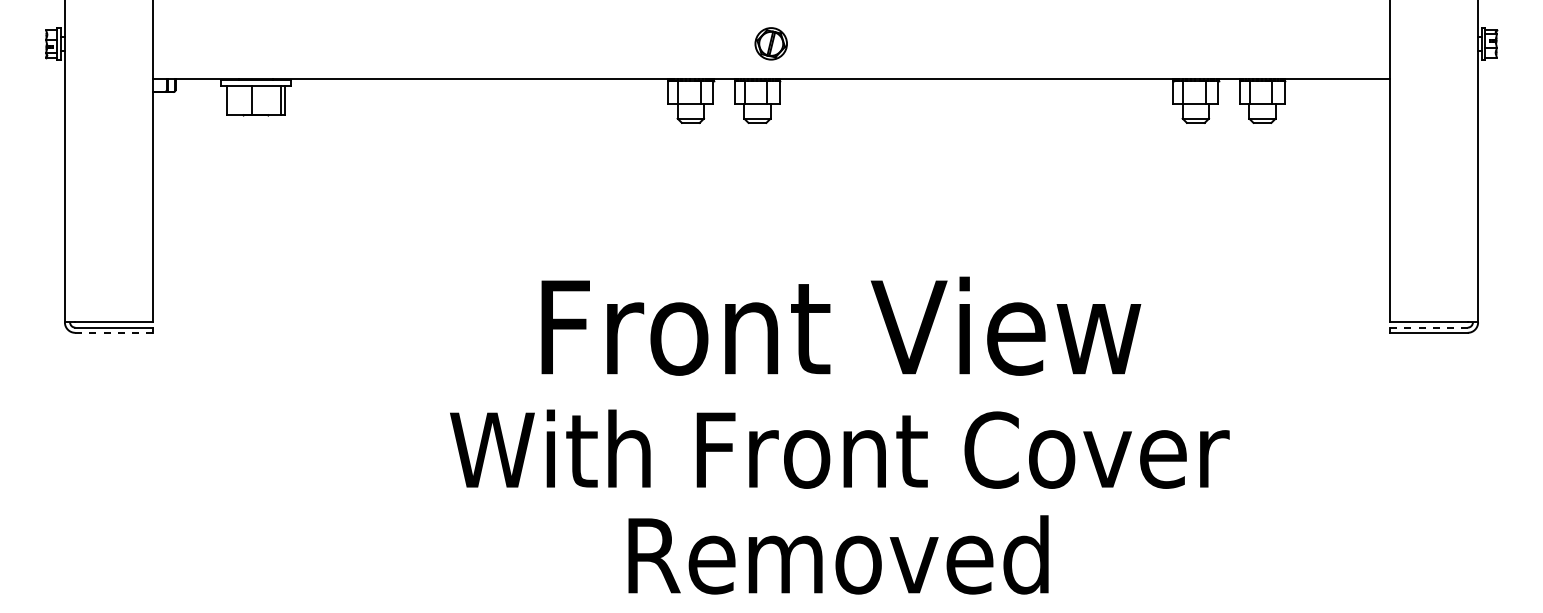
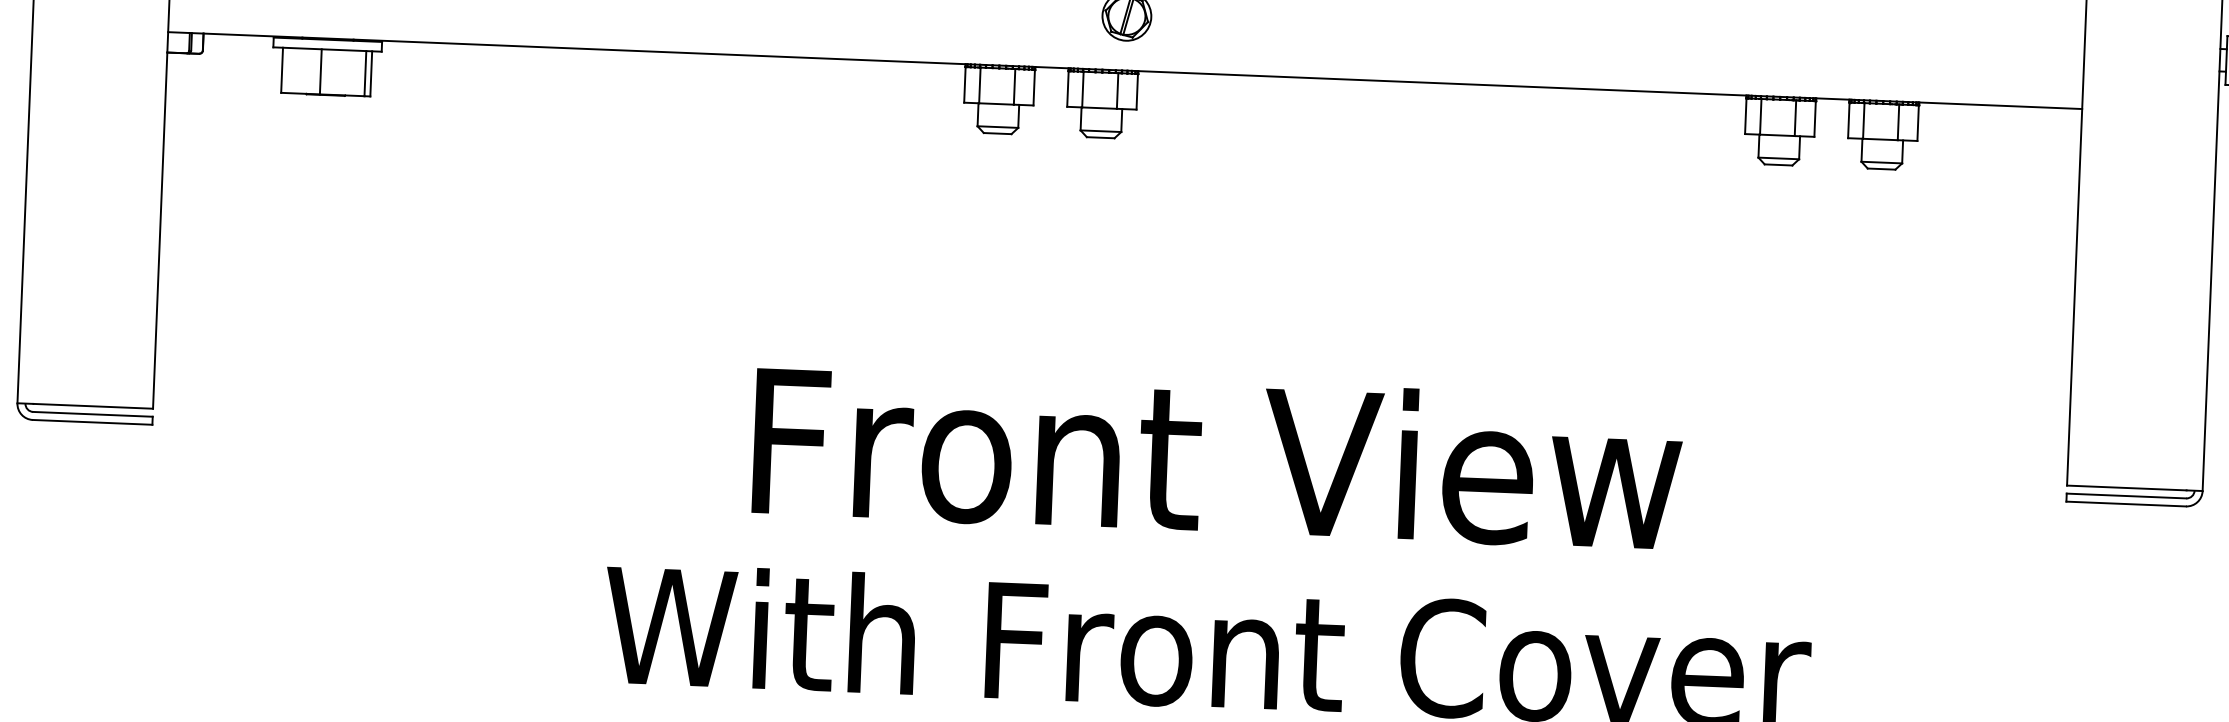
line: (1429, 327) -> (2127, 495), dashed -> solid
line: (113, 332) -> (91, 421), dashed -> solid

